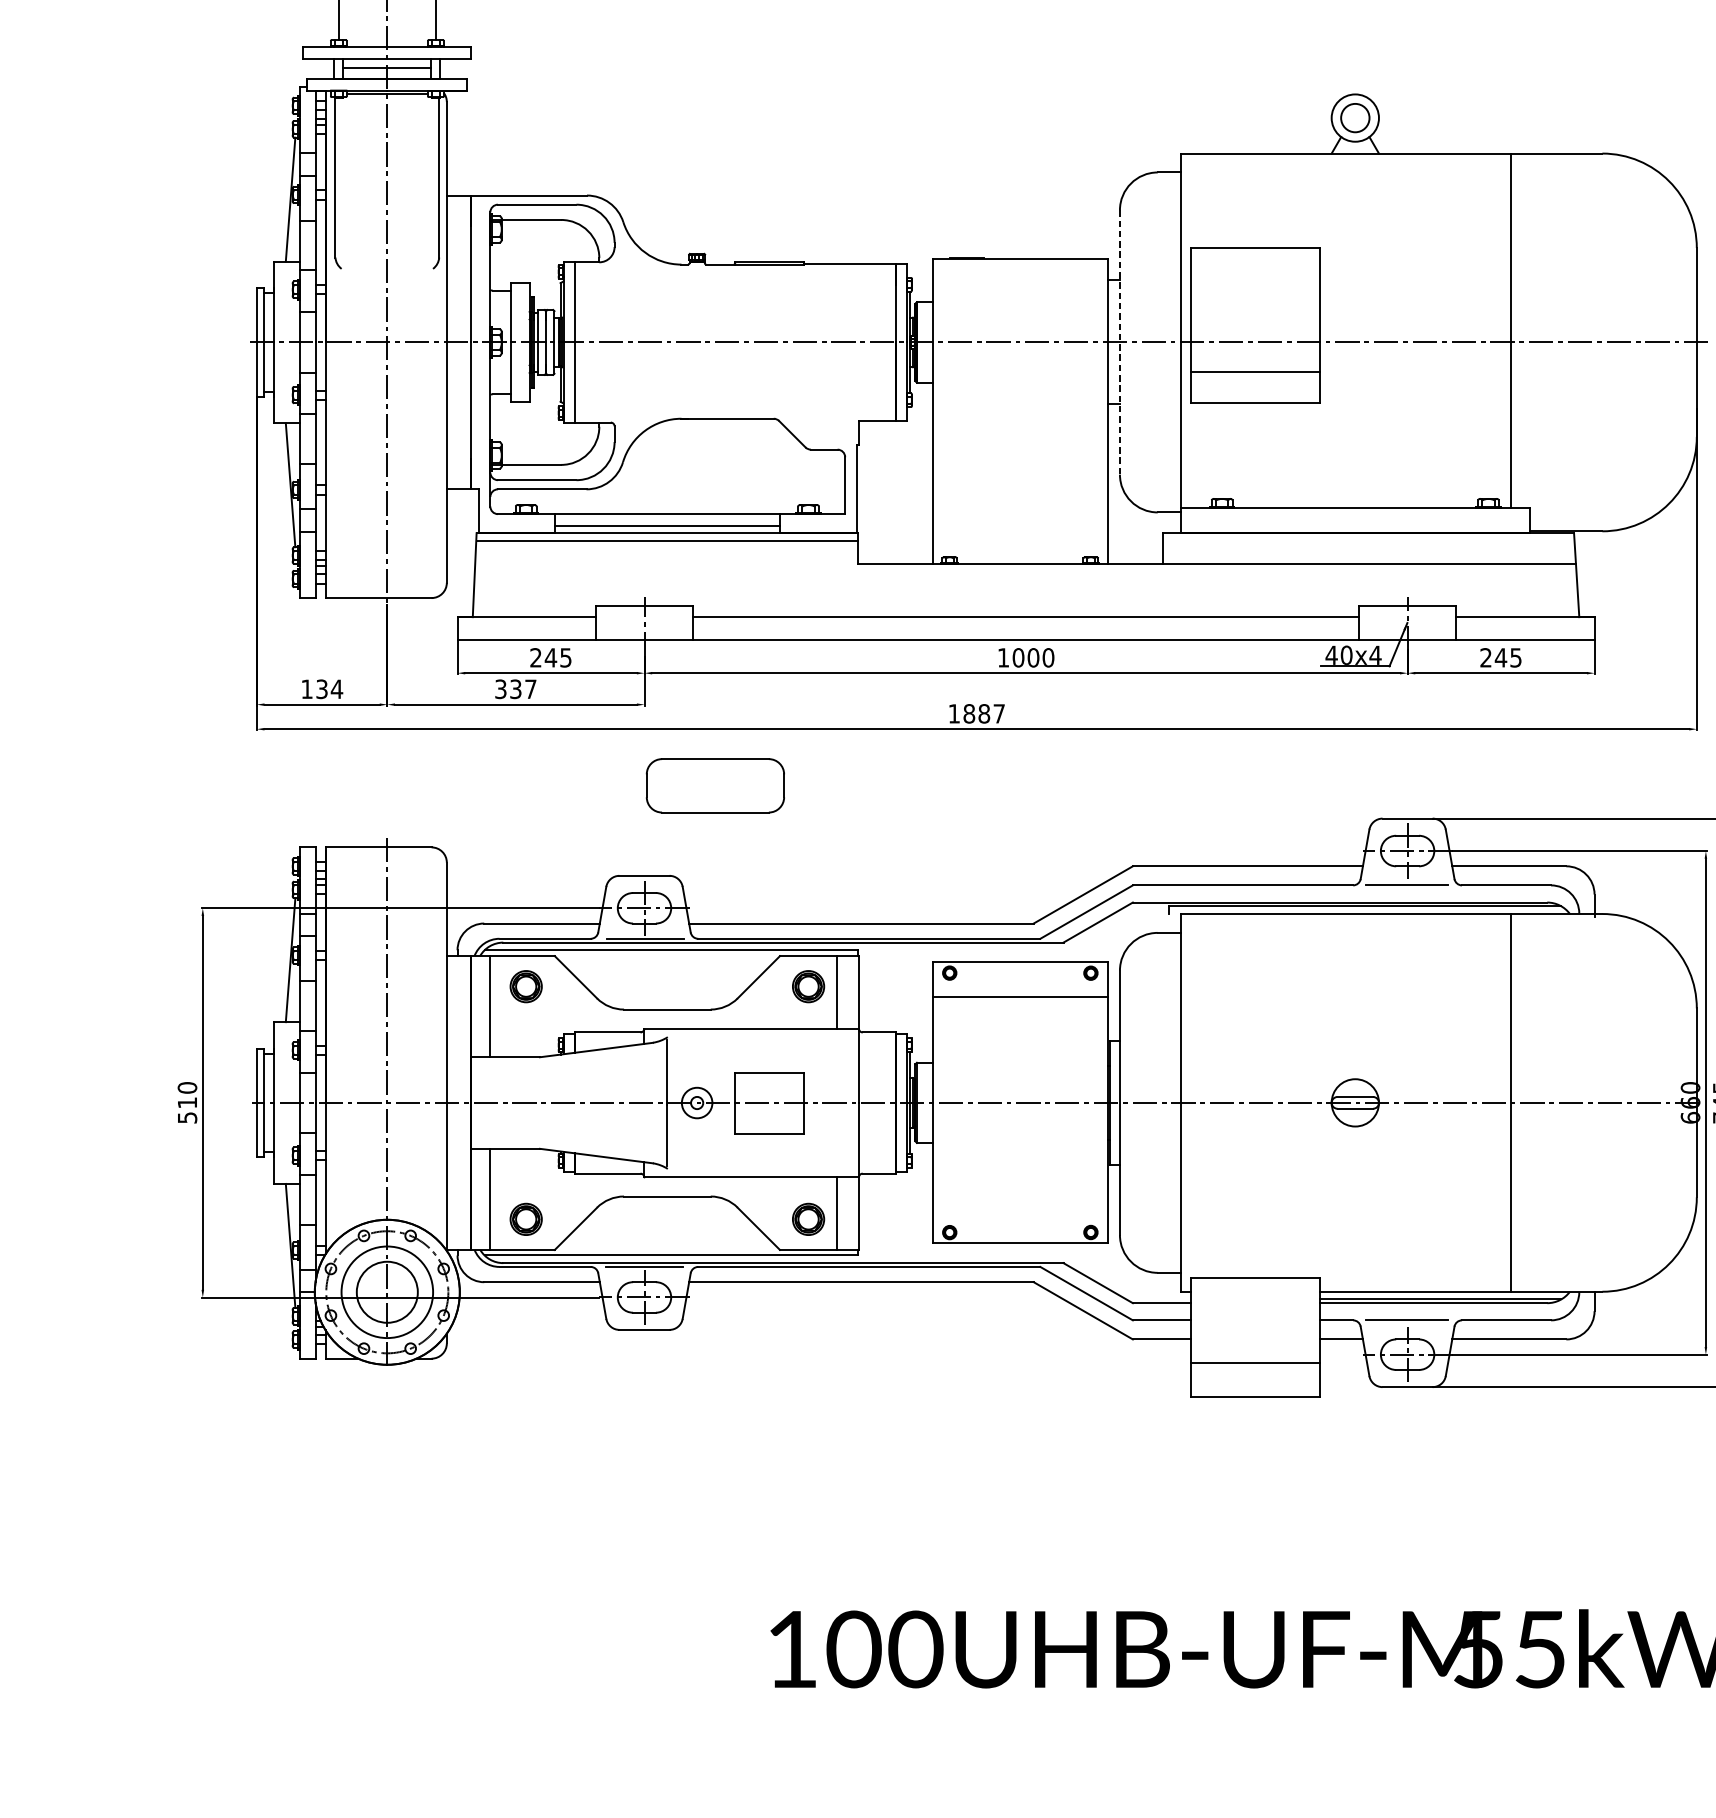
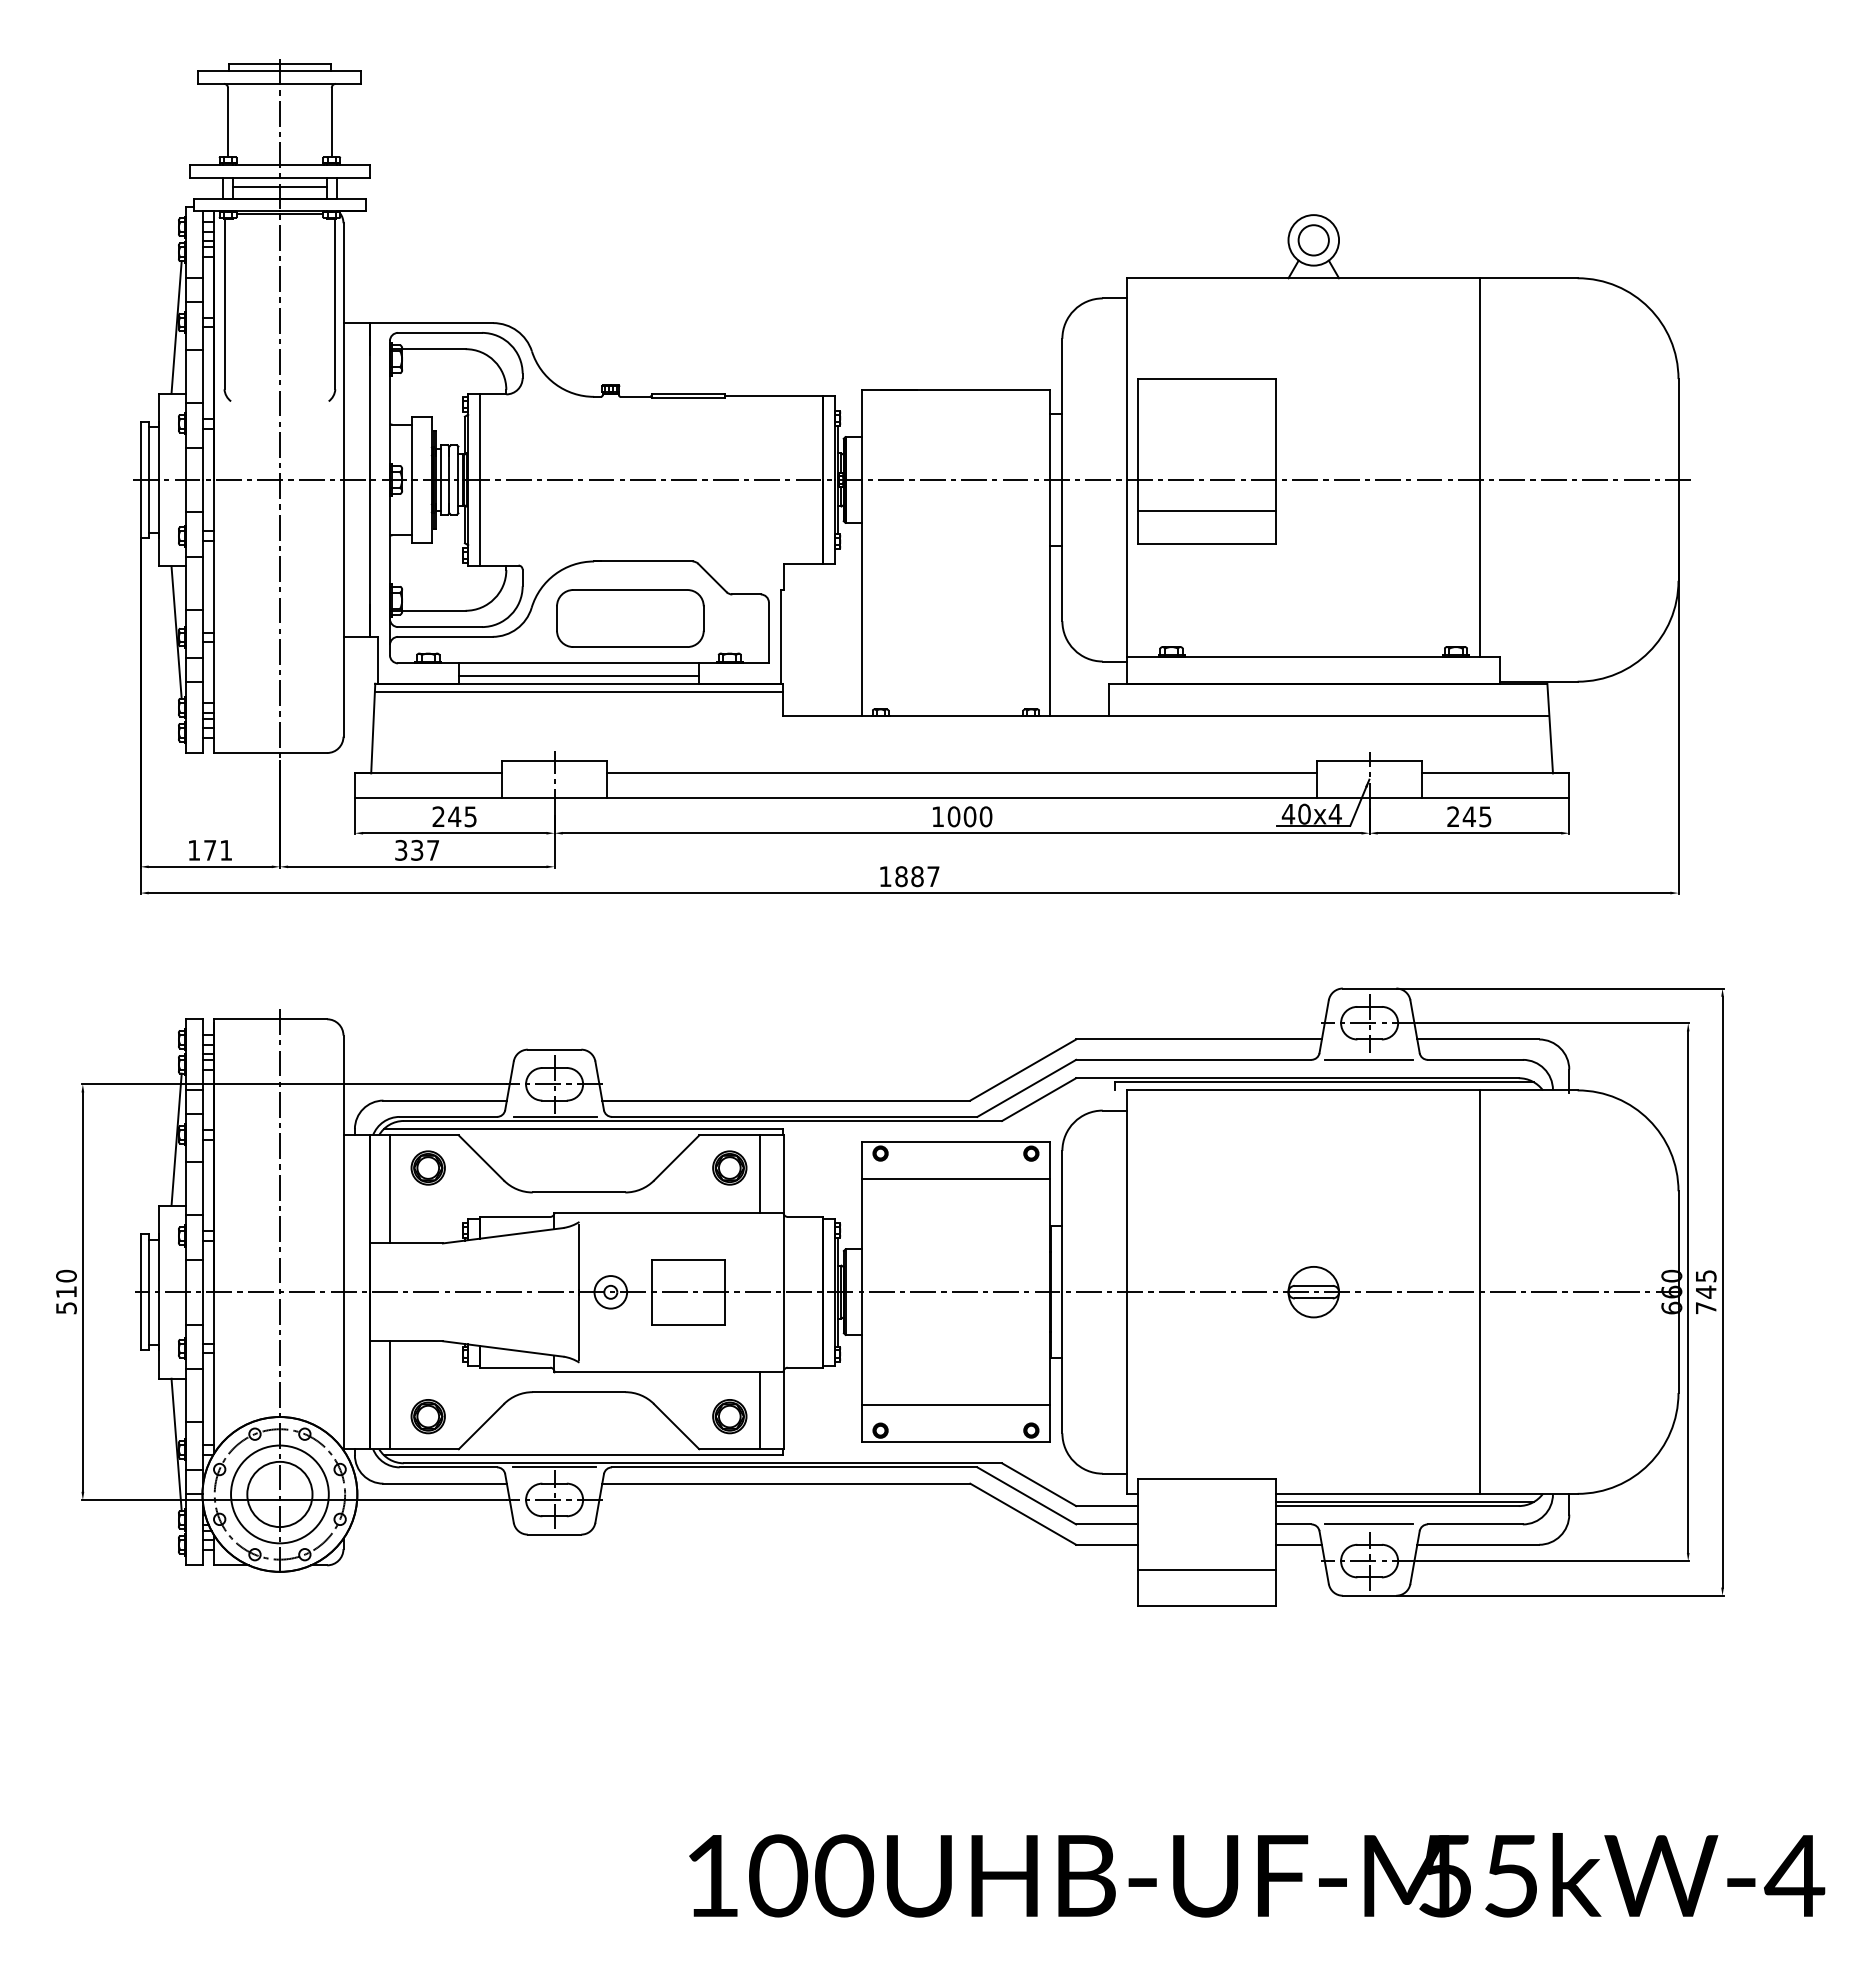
line: (1120, 342) -> (1062, 480), dashed -> solid
text: (329, 688) -> (218, 849), 134 -> 171
part: (715, 785) -> (630, 618), moved
line: (1019, 1209) -> (955, 1405), added

